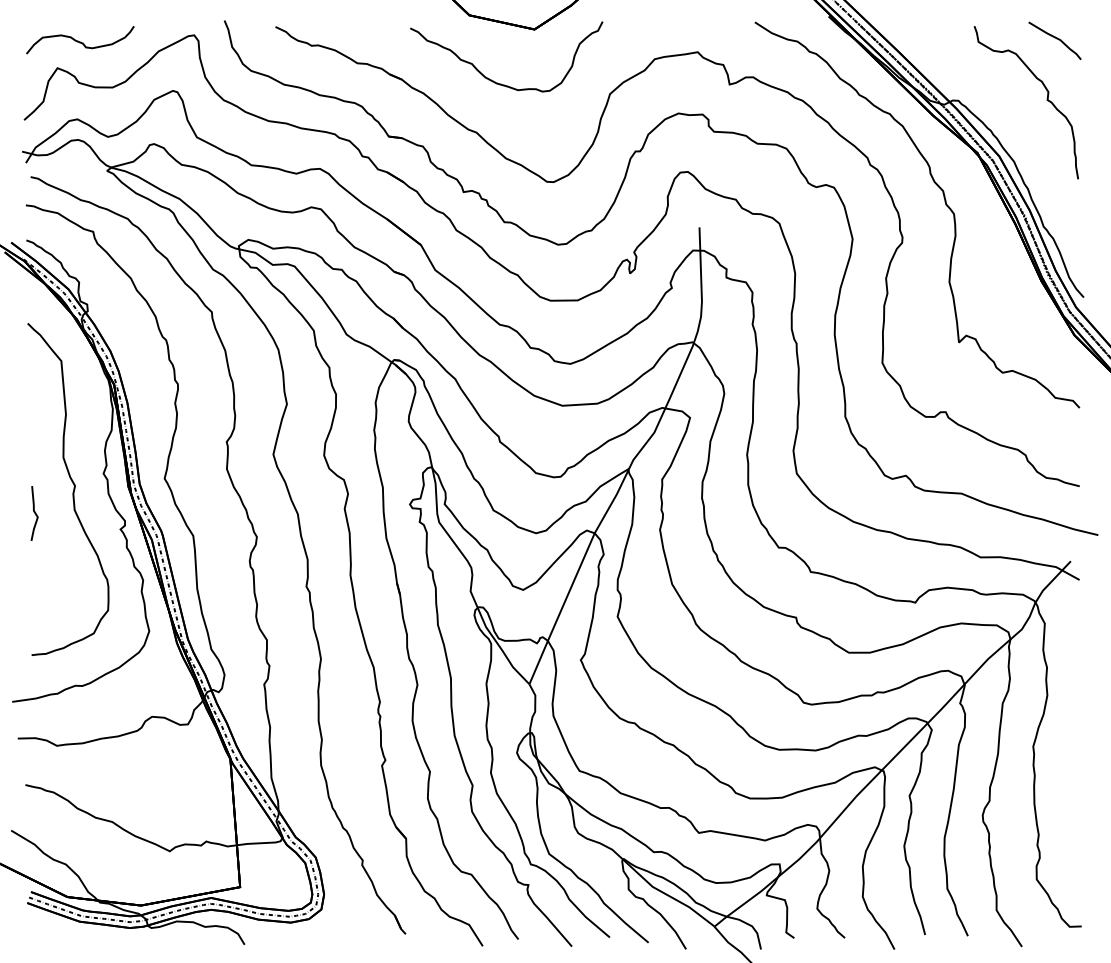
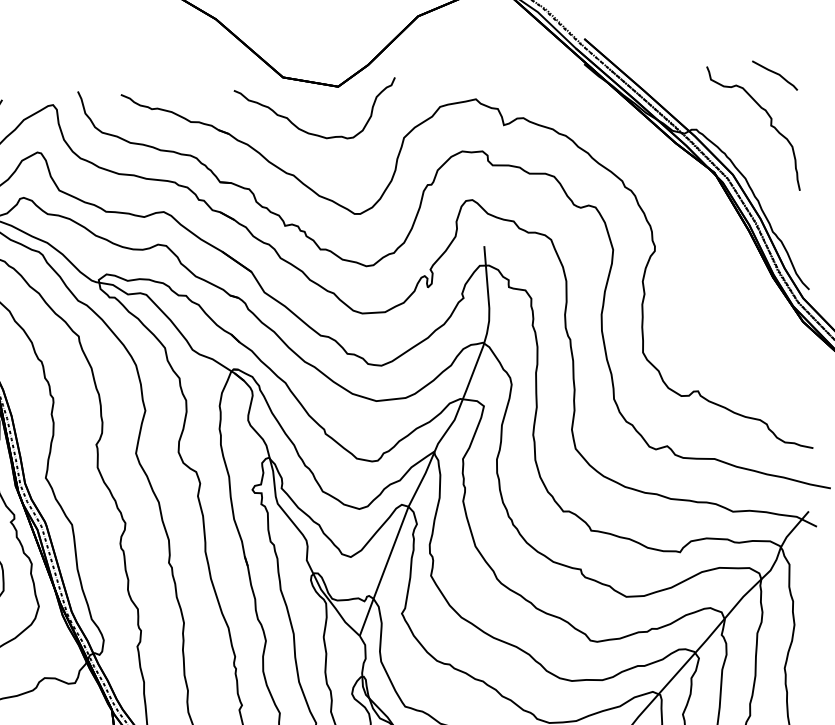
curve: (945, 205) -> (689, 218), removed

